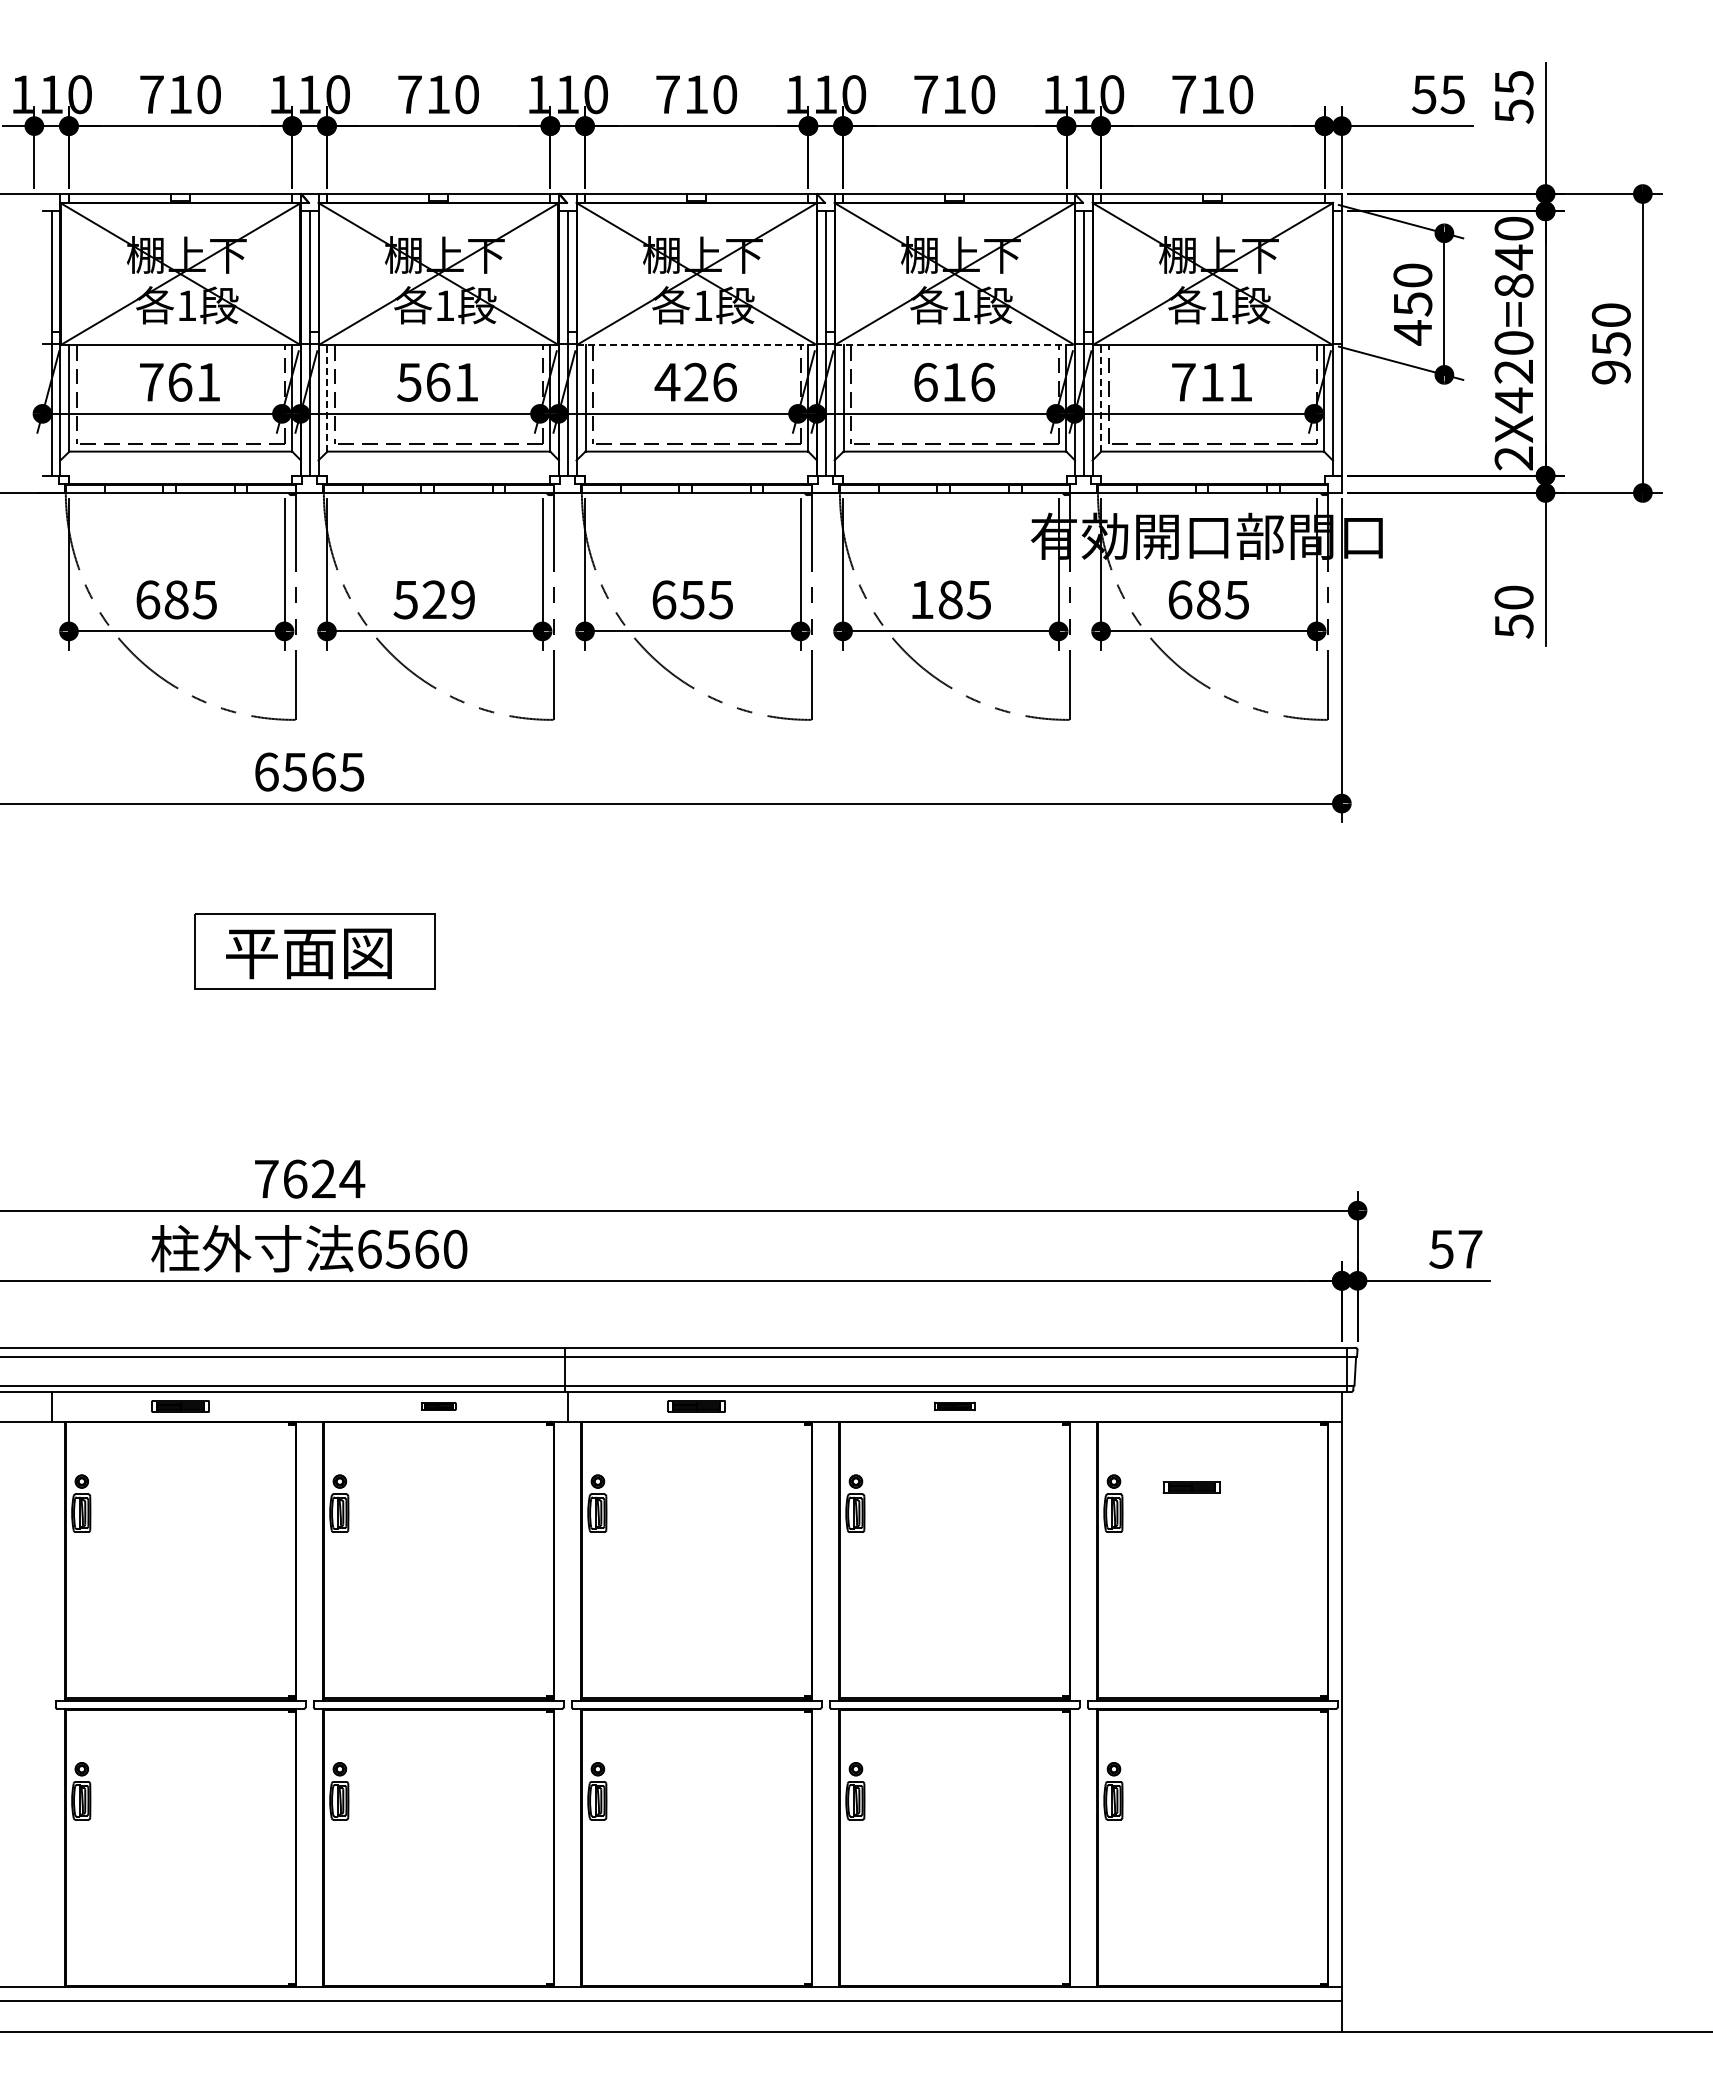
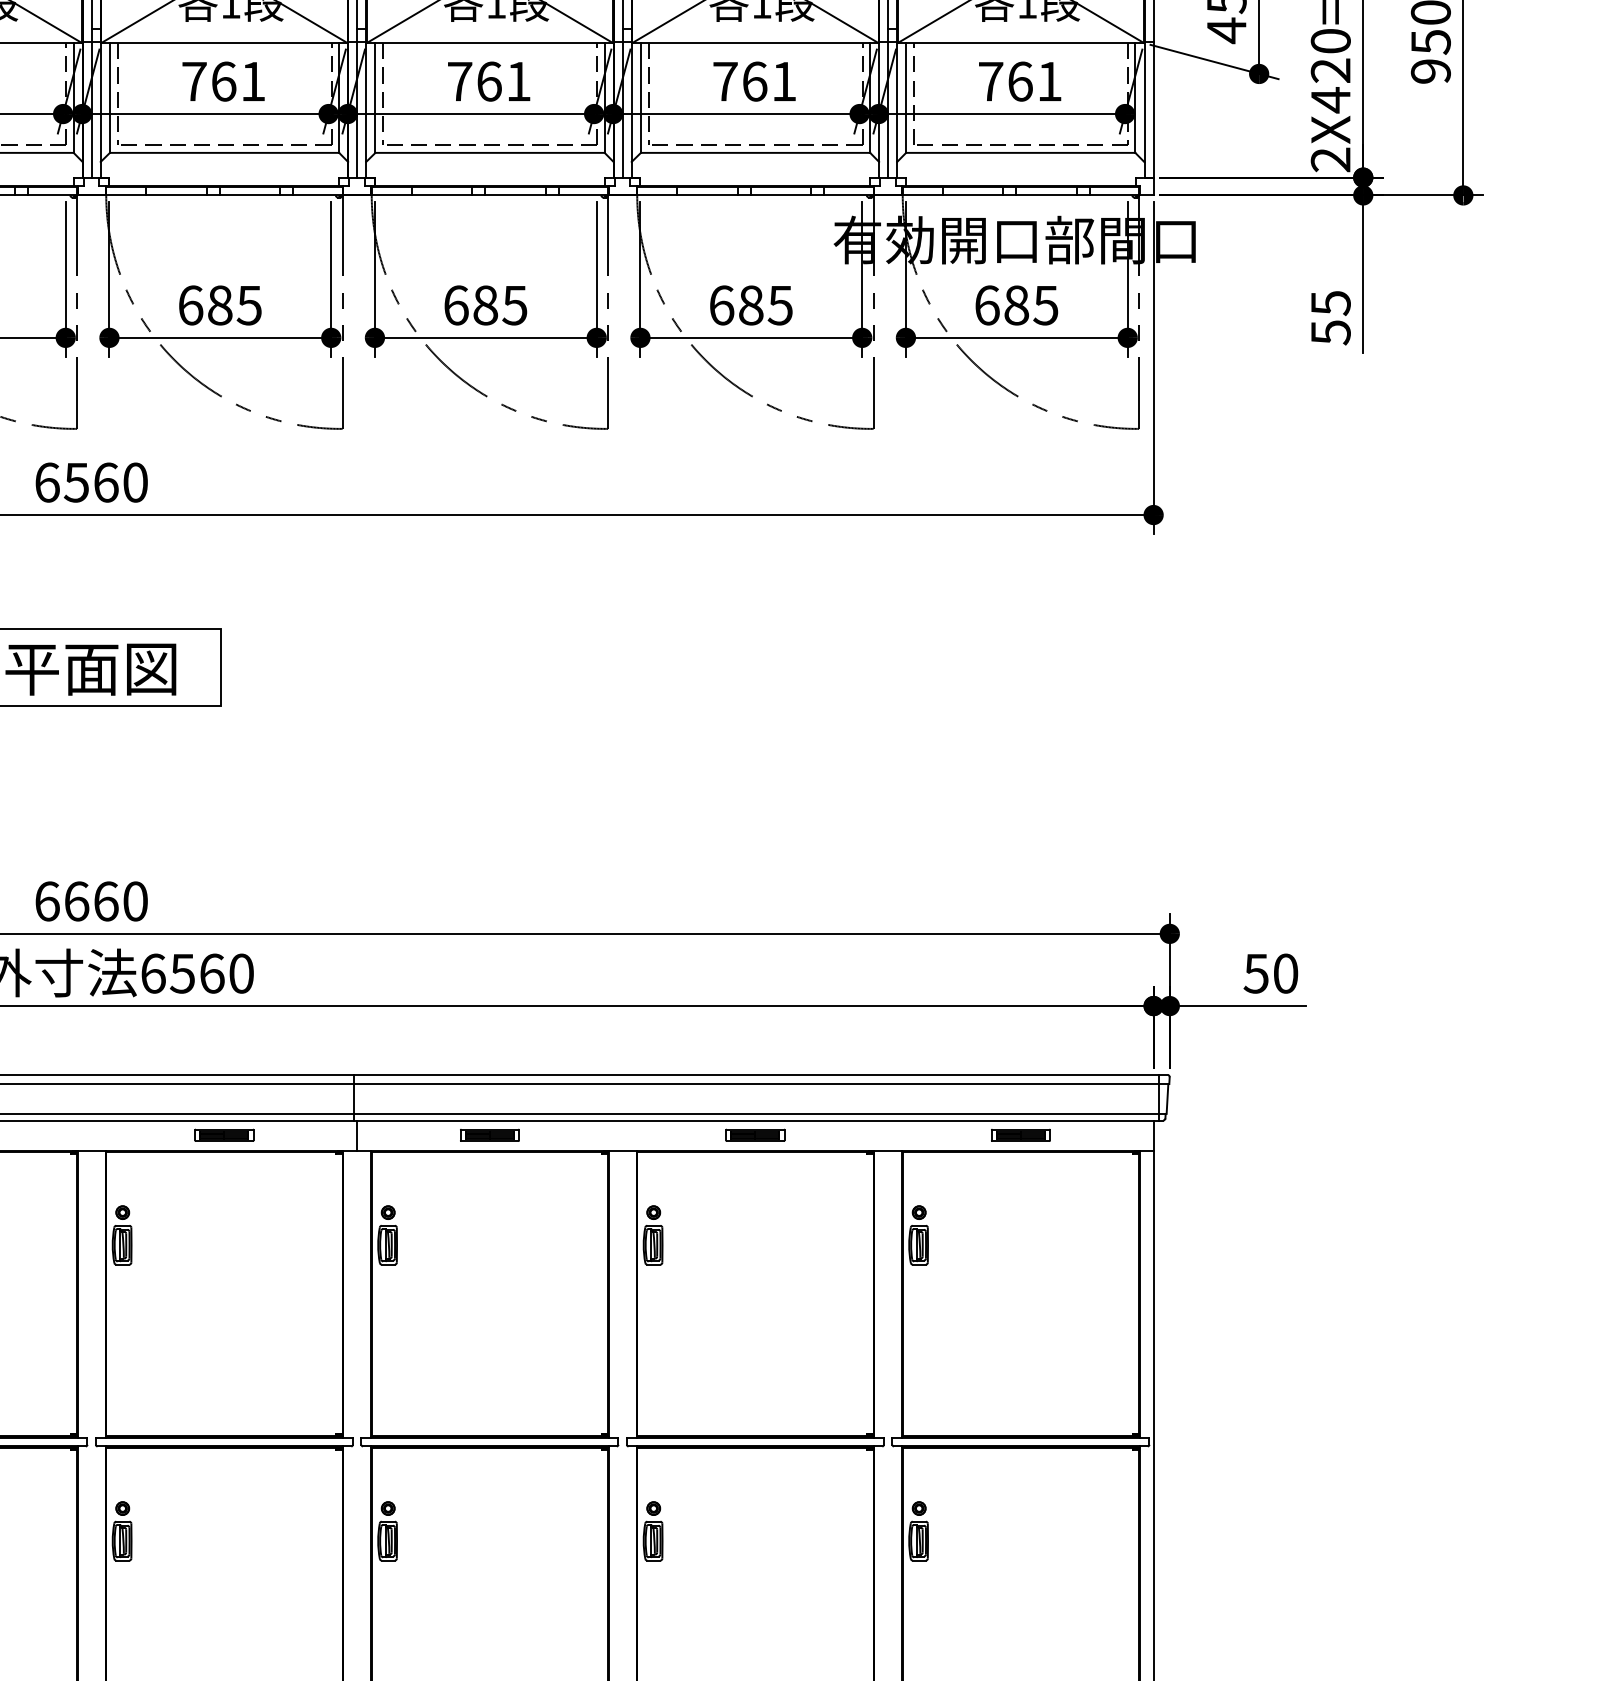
line: (696, 344) -> (489, 42), dashed -> solid
line: (954, 344) -> (755, 42), dashed -> solid
text: (695, 381) -> (488, 80), 426 -> 761
text: (954, 381) -> (755, 80), 616 -> 761
text: (1212, 381) -> (1020, 80), 711 -> 761
text: (409, 382) -> (194, 81), 561 -> 761
line: (327, 397) -> (109, 97), dashed -> solid
line: (1101, 397) -> (906, 97), dashed -> solid
text: (1513, 597) -> (1330, 302), 50 -> 55
text: (433, 599) -> (219, 305), 529 -> 685
text: (692, 599) -> (485, 305), 655 -> 685
text: (922, 599) -> (722, 305), 185 -> 685
text: (351, 771) -> (134, 482), 6565 -> 6560
text: (310, 1178) -> (92, 900), 7624 -> 6660
text: (1470, 1248) -> (1286, 972), 57 -> 50
part: (438, 1406) -> (224, 1135), size x1.67
part: (954, 1406) -> (755, 1135), size x1.43
part: (1191, 1487) -> (1020, 1135), moved

